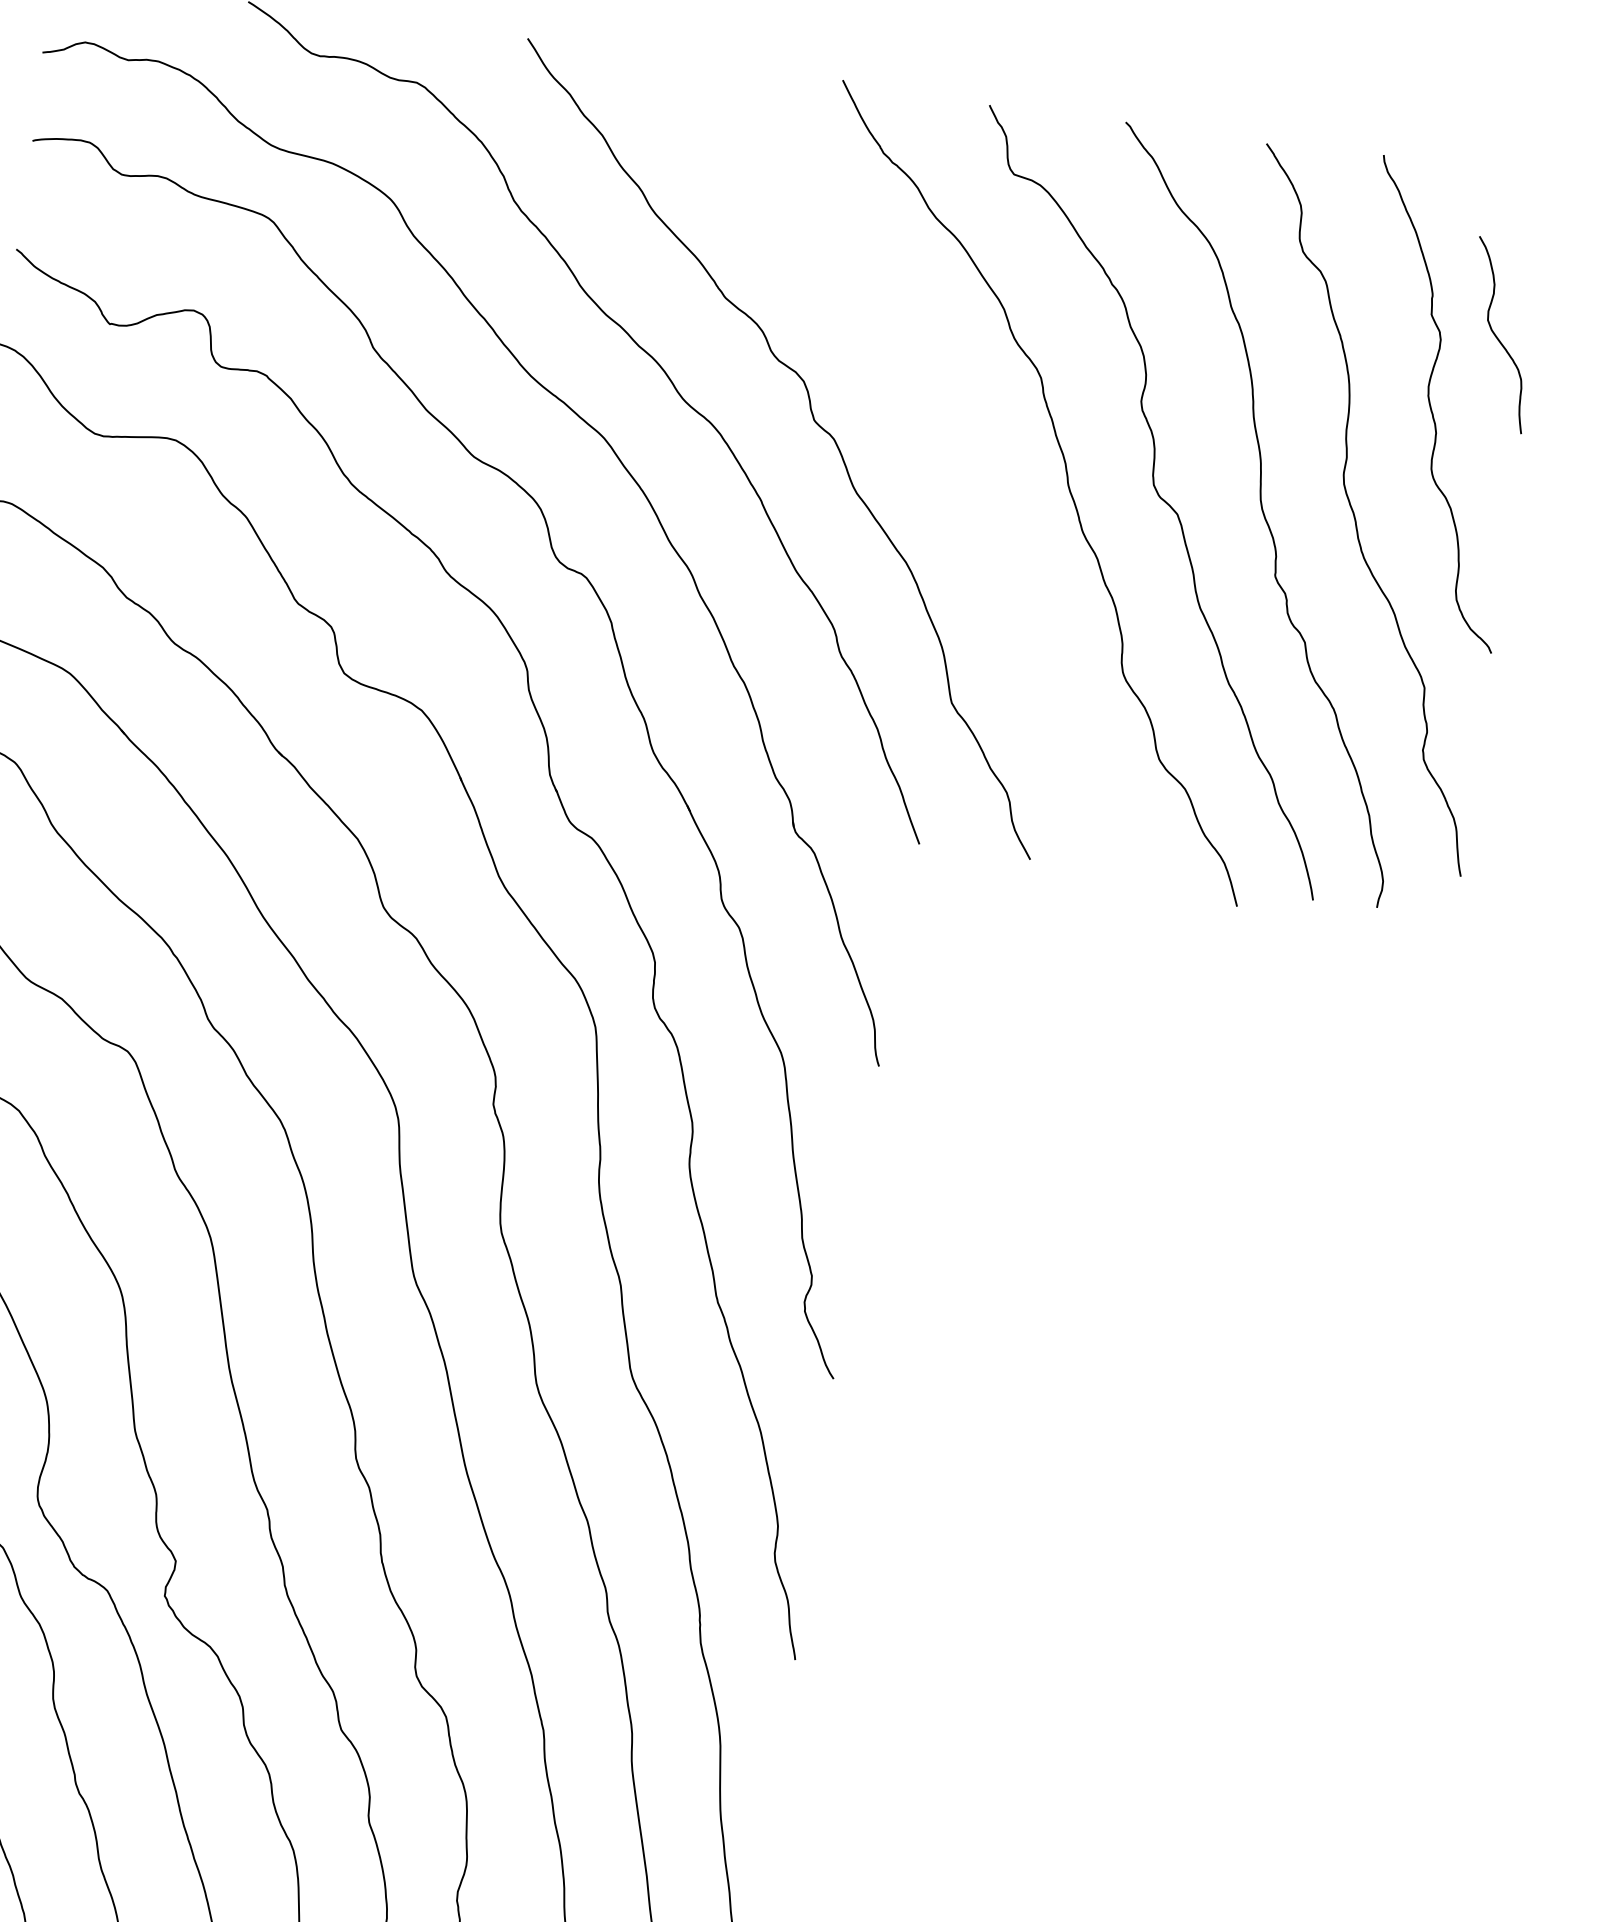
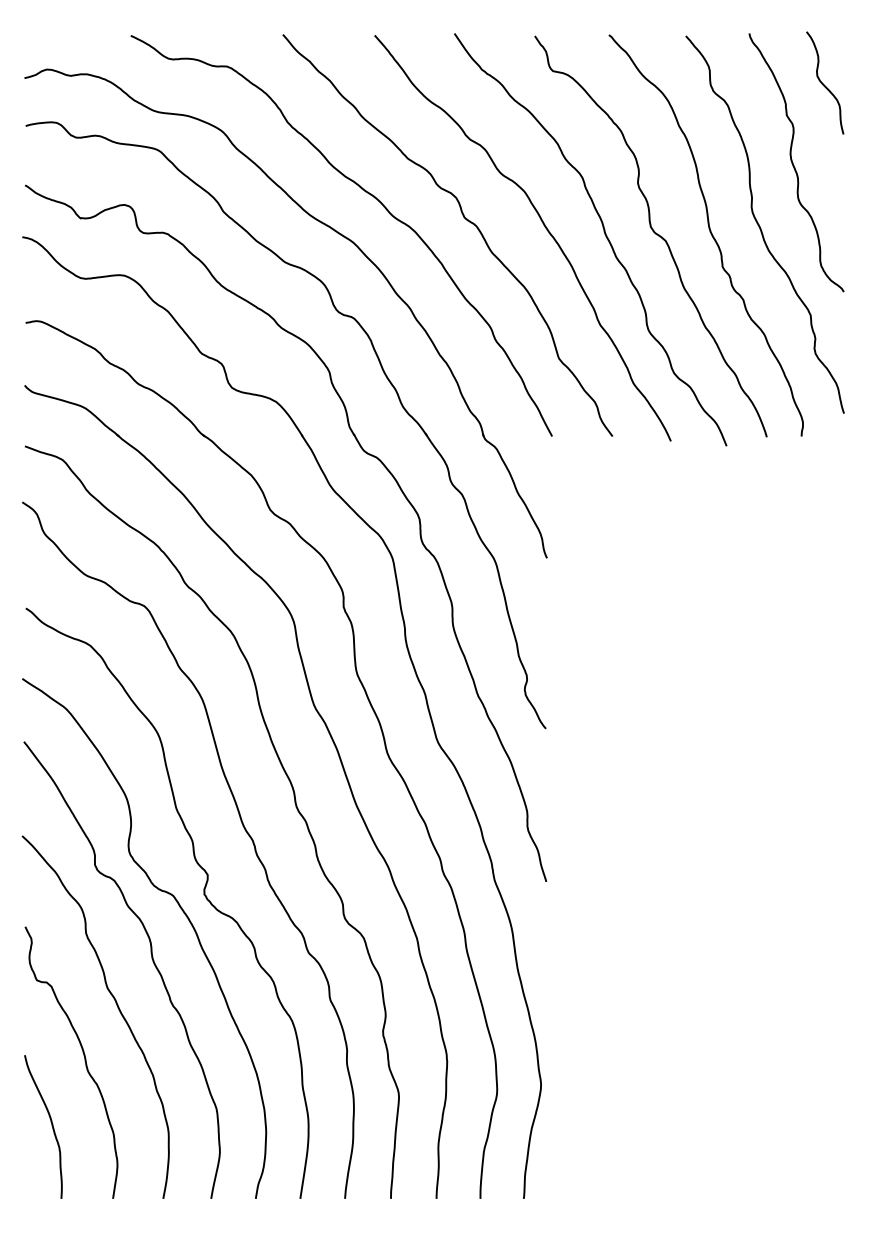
curve: (1497, 335) -> (823, 83), moved
curve: (958, 458) -> (544, 227), added

